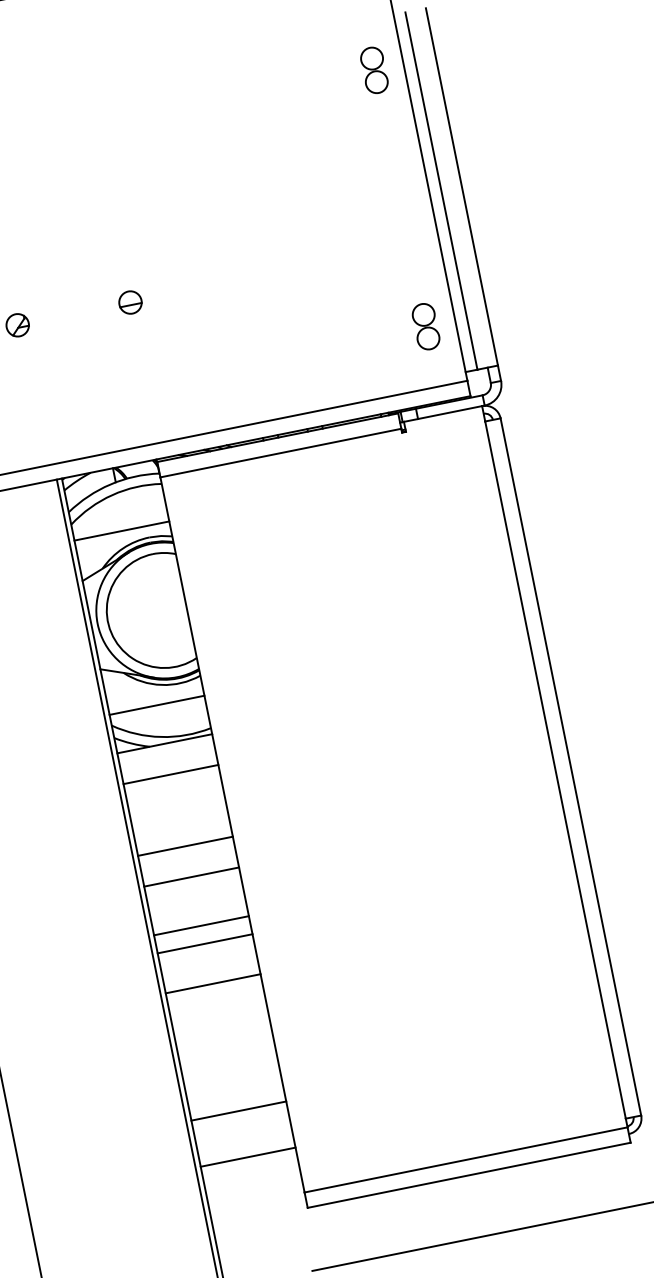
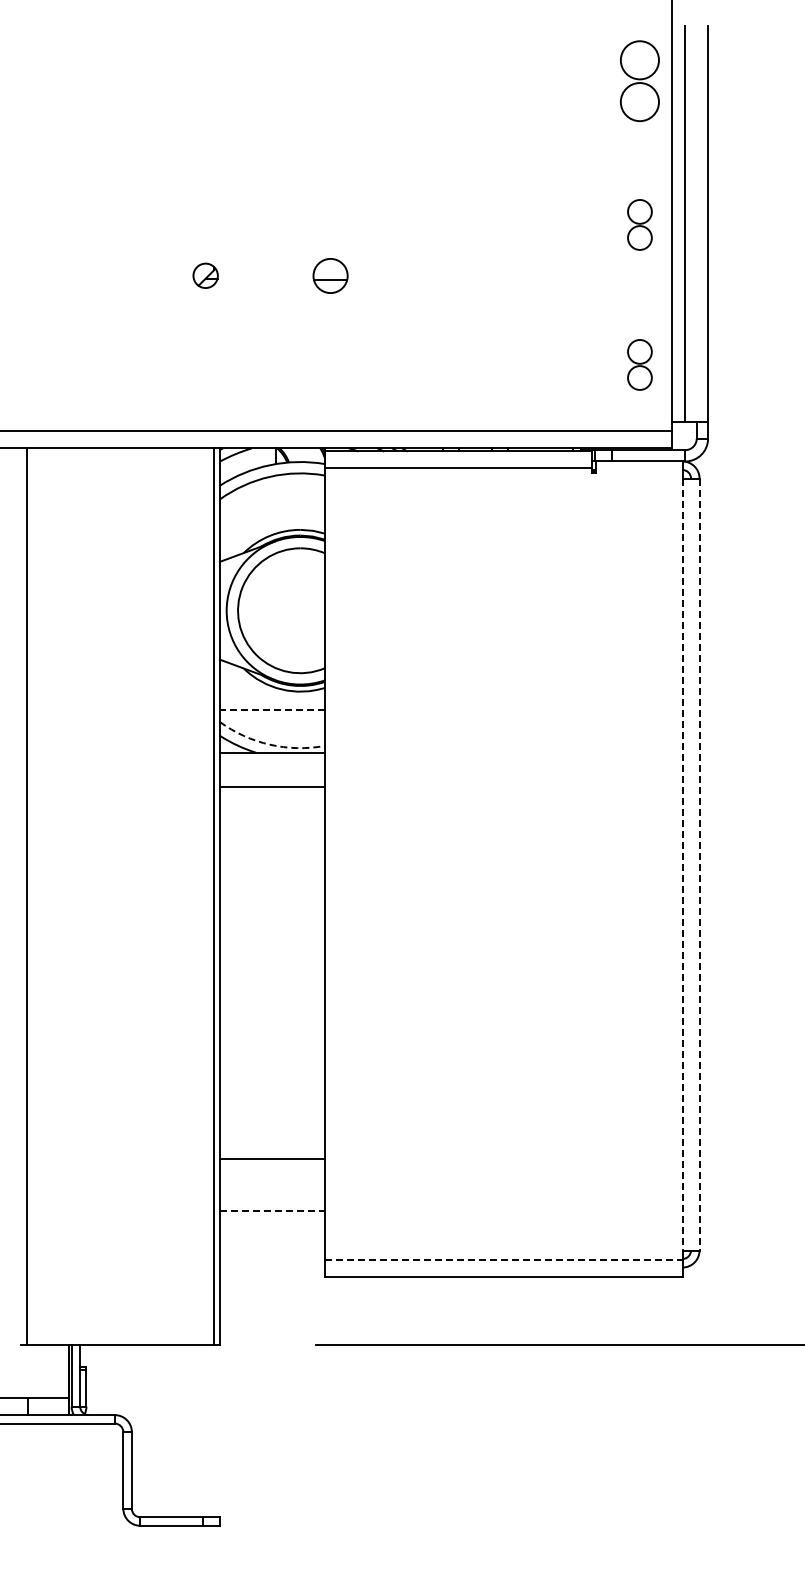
part: (373, 69) -> (639, 80), size x1.6
part: (400, 199) -> (639, 224), added
part: (130, 302) -> (330, 275), size x1.4
line: (121, 531) -> (271, 517), removed
line: (157, 705) -> (272, 710), solid -> dashed
arc: (160, 736) -> (269, 744), solid -> dashed
line: (571, 767) -> (699, 865), solid -> dashed
line: (555, 770) -> (682, 865), solid -> dashed
line: (184, 846) -> (271, 866), removed
line: (190, 877) -> (271, 900), removed
line: (200, 926) -> (271, 954), removed
line: (204, 944) -> (271, 974), removed
line: (212, 983) -> (271, 1018), removed
line: (248, 1157) -> (272, 1210), solid -> dashed
line: (465, 1160) -> (503, 1260), solid -> dashed

